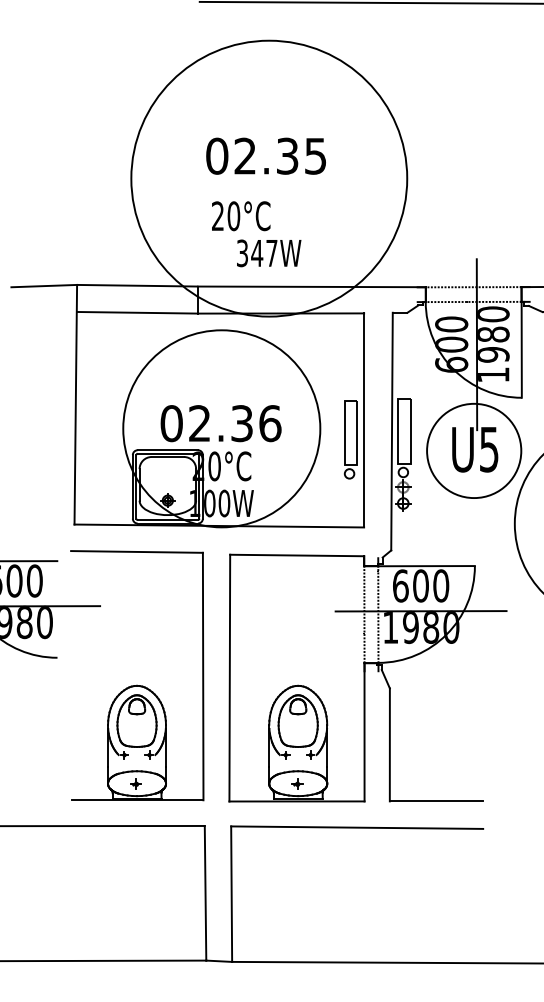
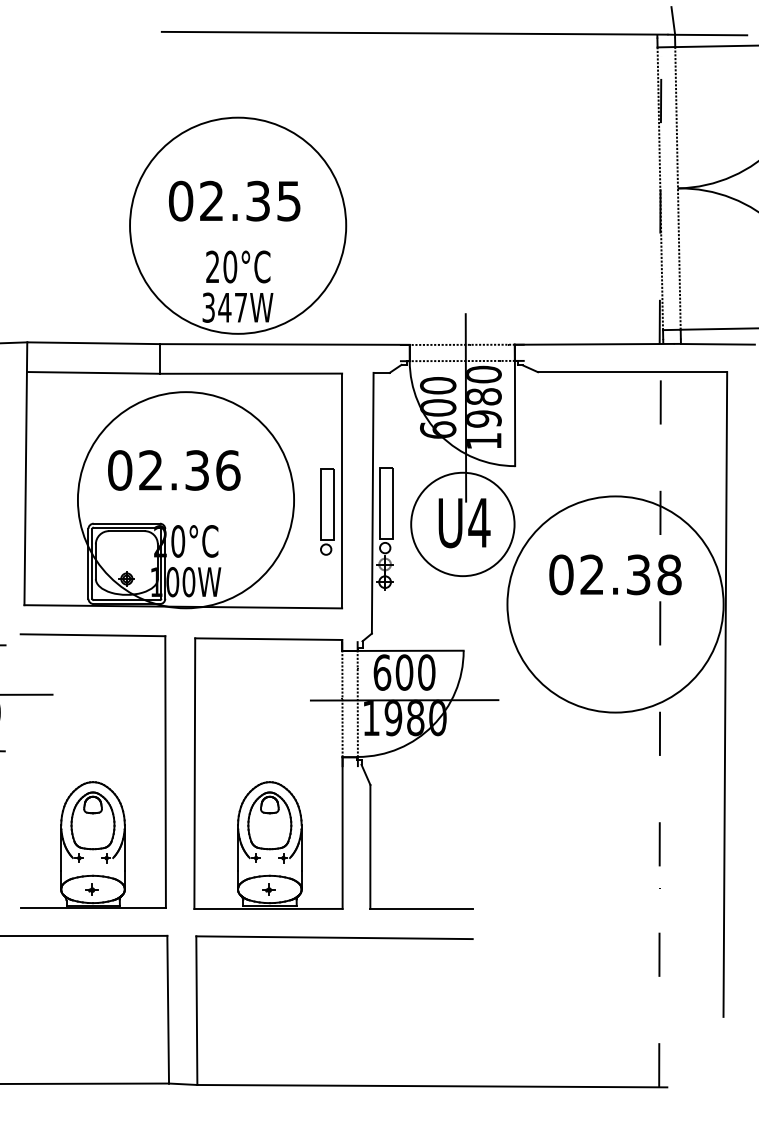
circle: (269, 178) -> (238, 225), size x0.71
text: (241, 215) -> (238, 266), moved
text: (221, 423) -> (174, 470), moved
text: (489, 450) -> (479, 523), U5 -> U4

